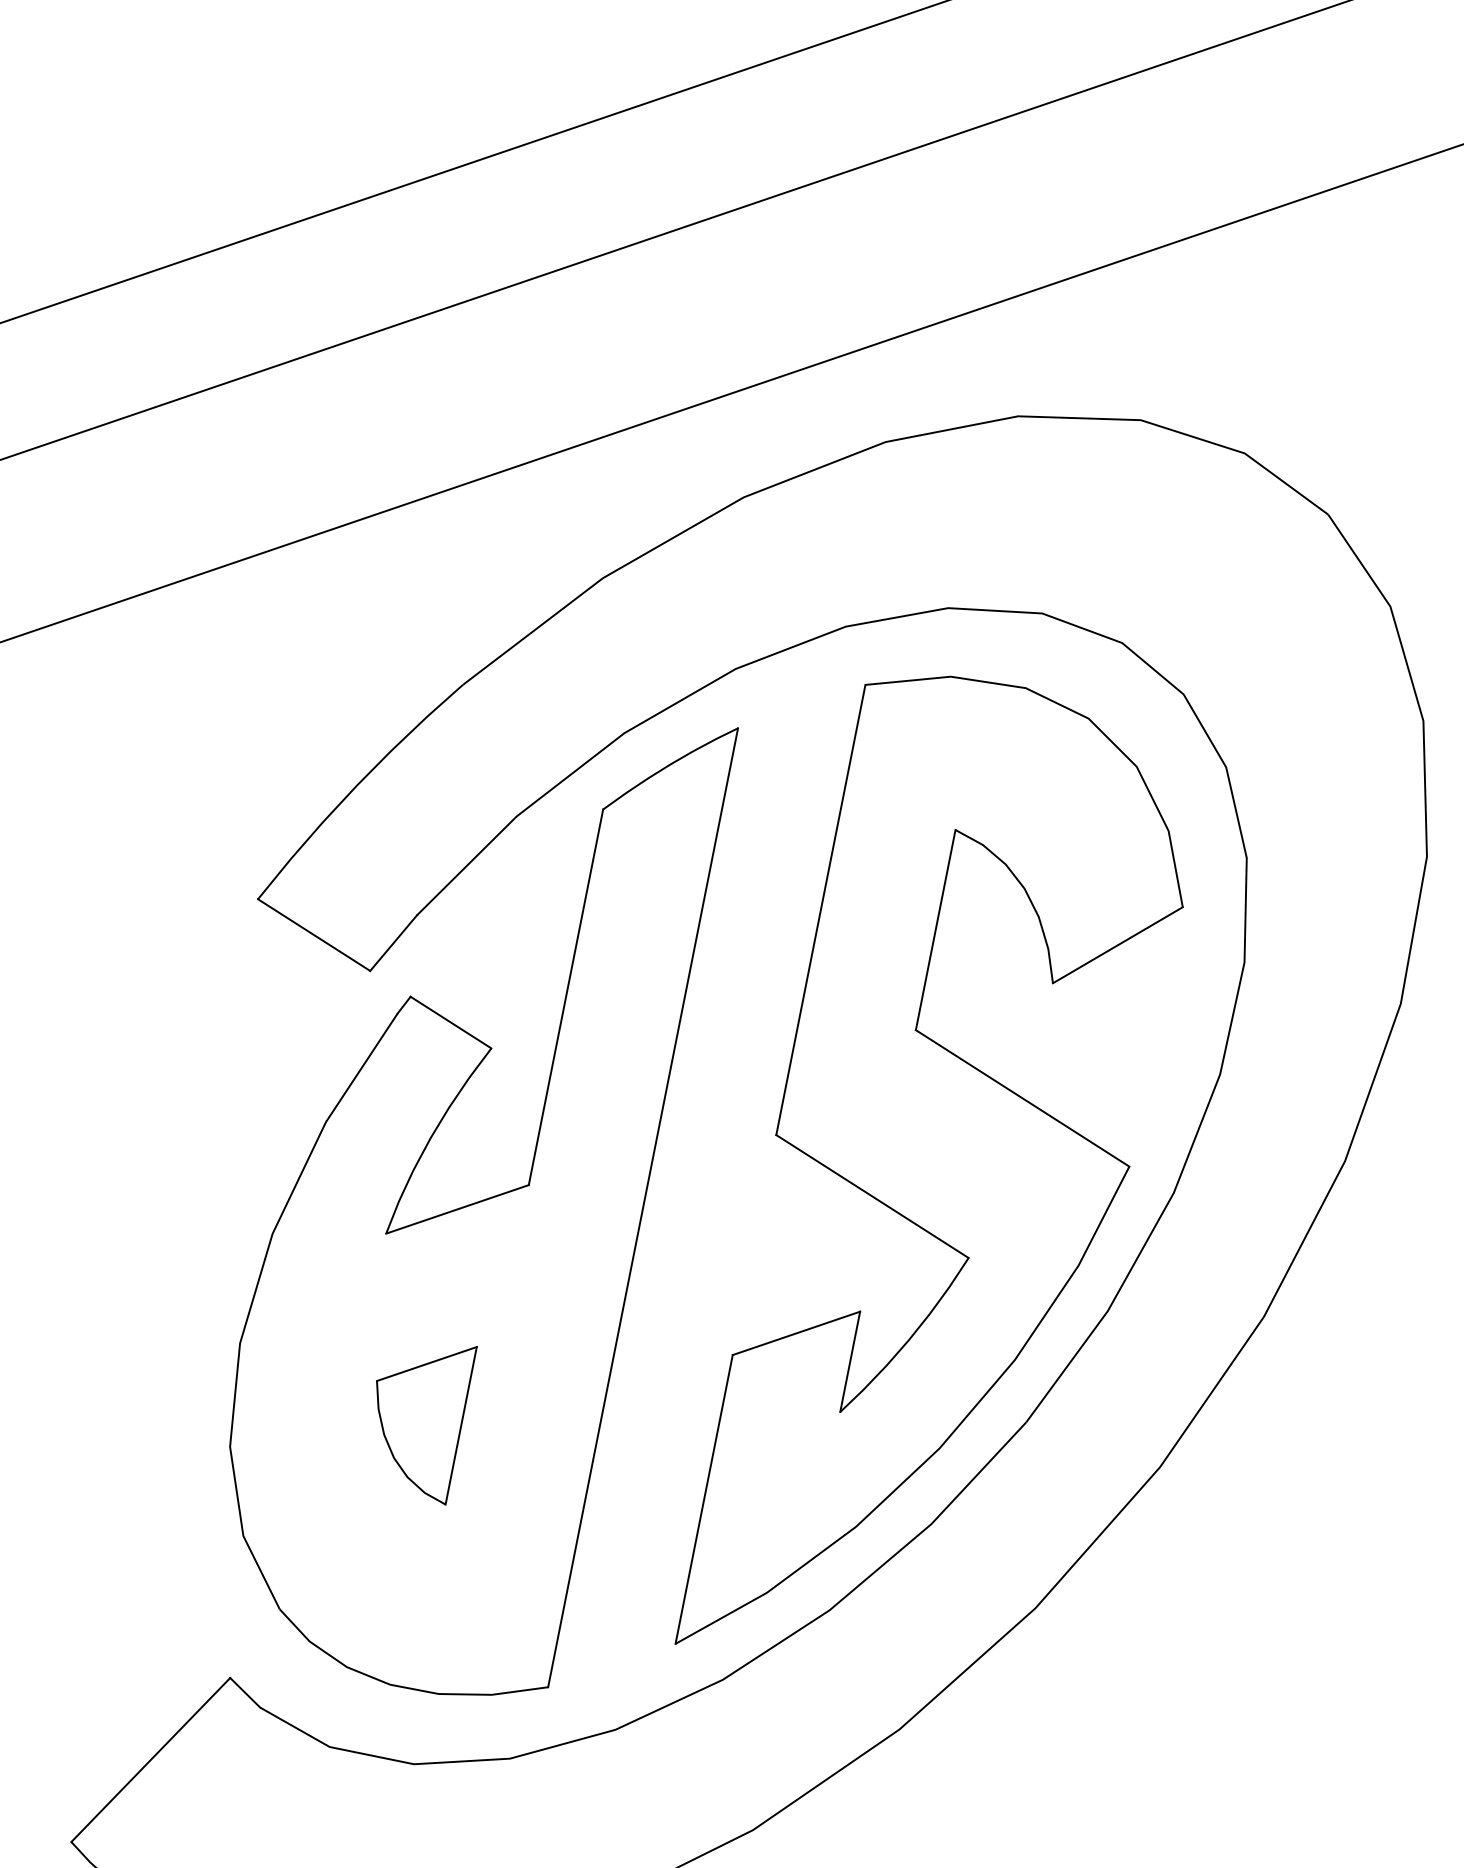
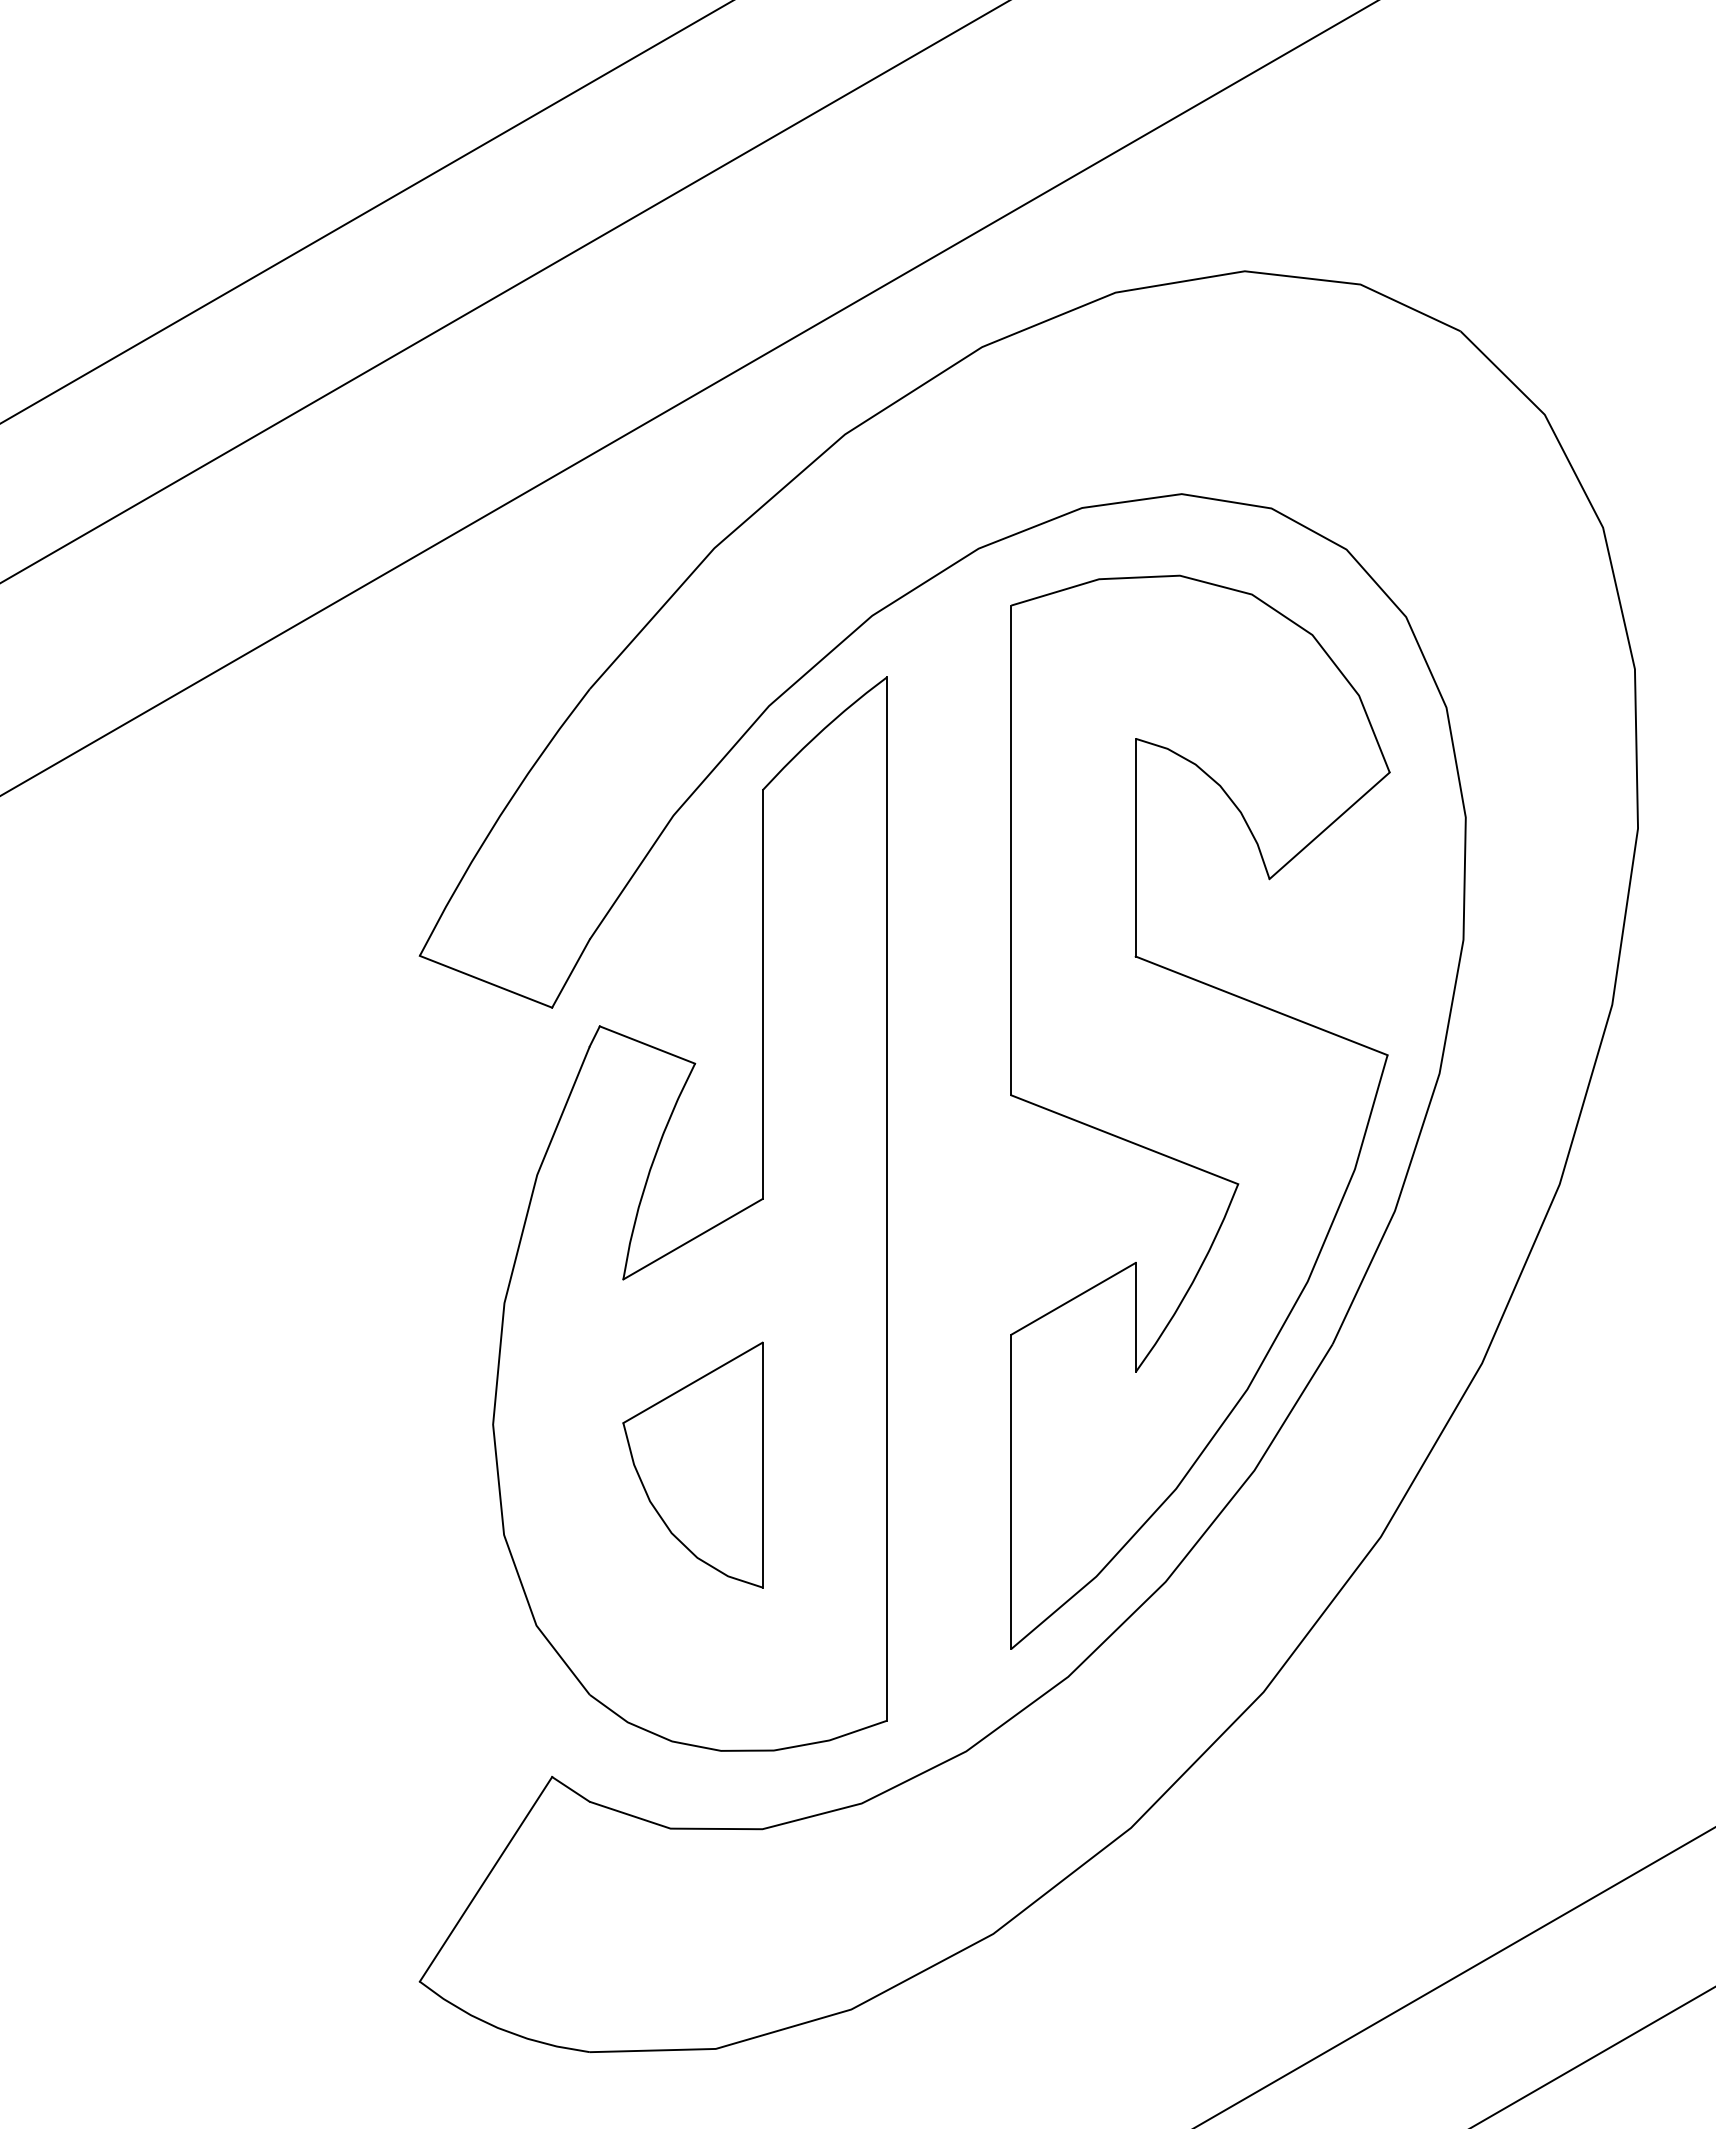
part: (416, 1416) -> (692, 1464), size x1.43

